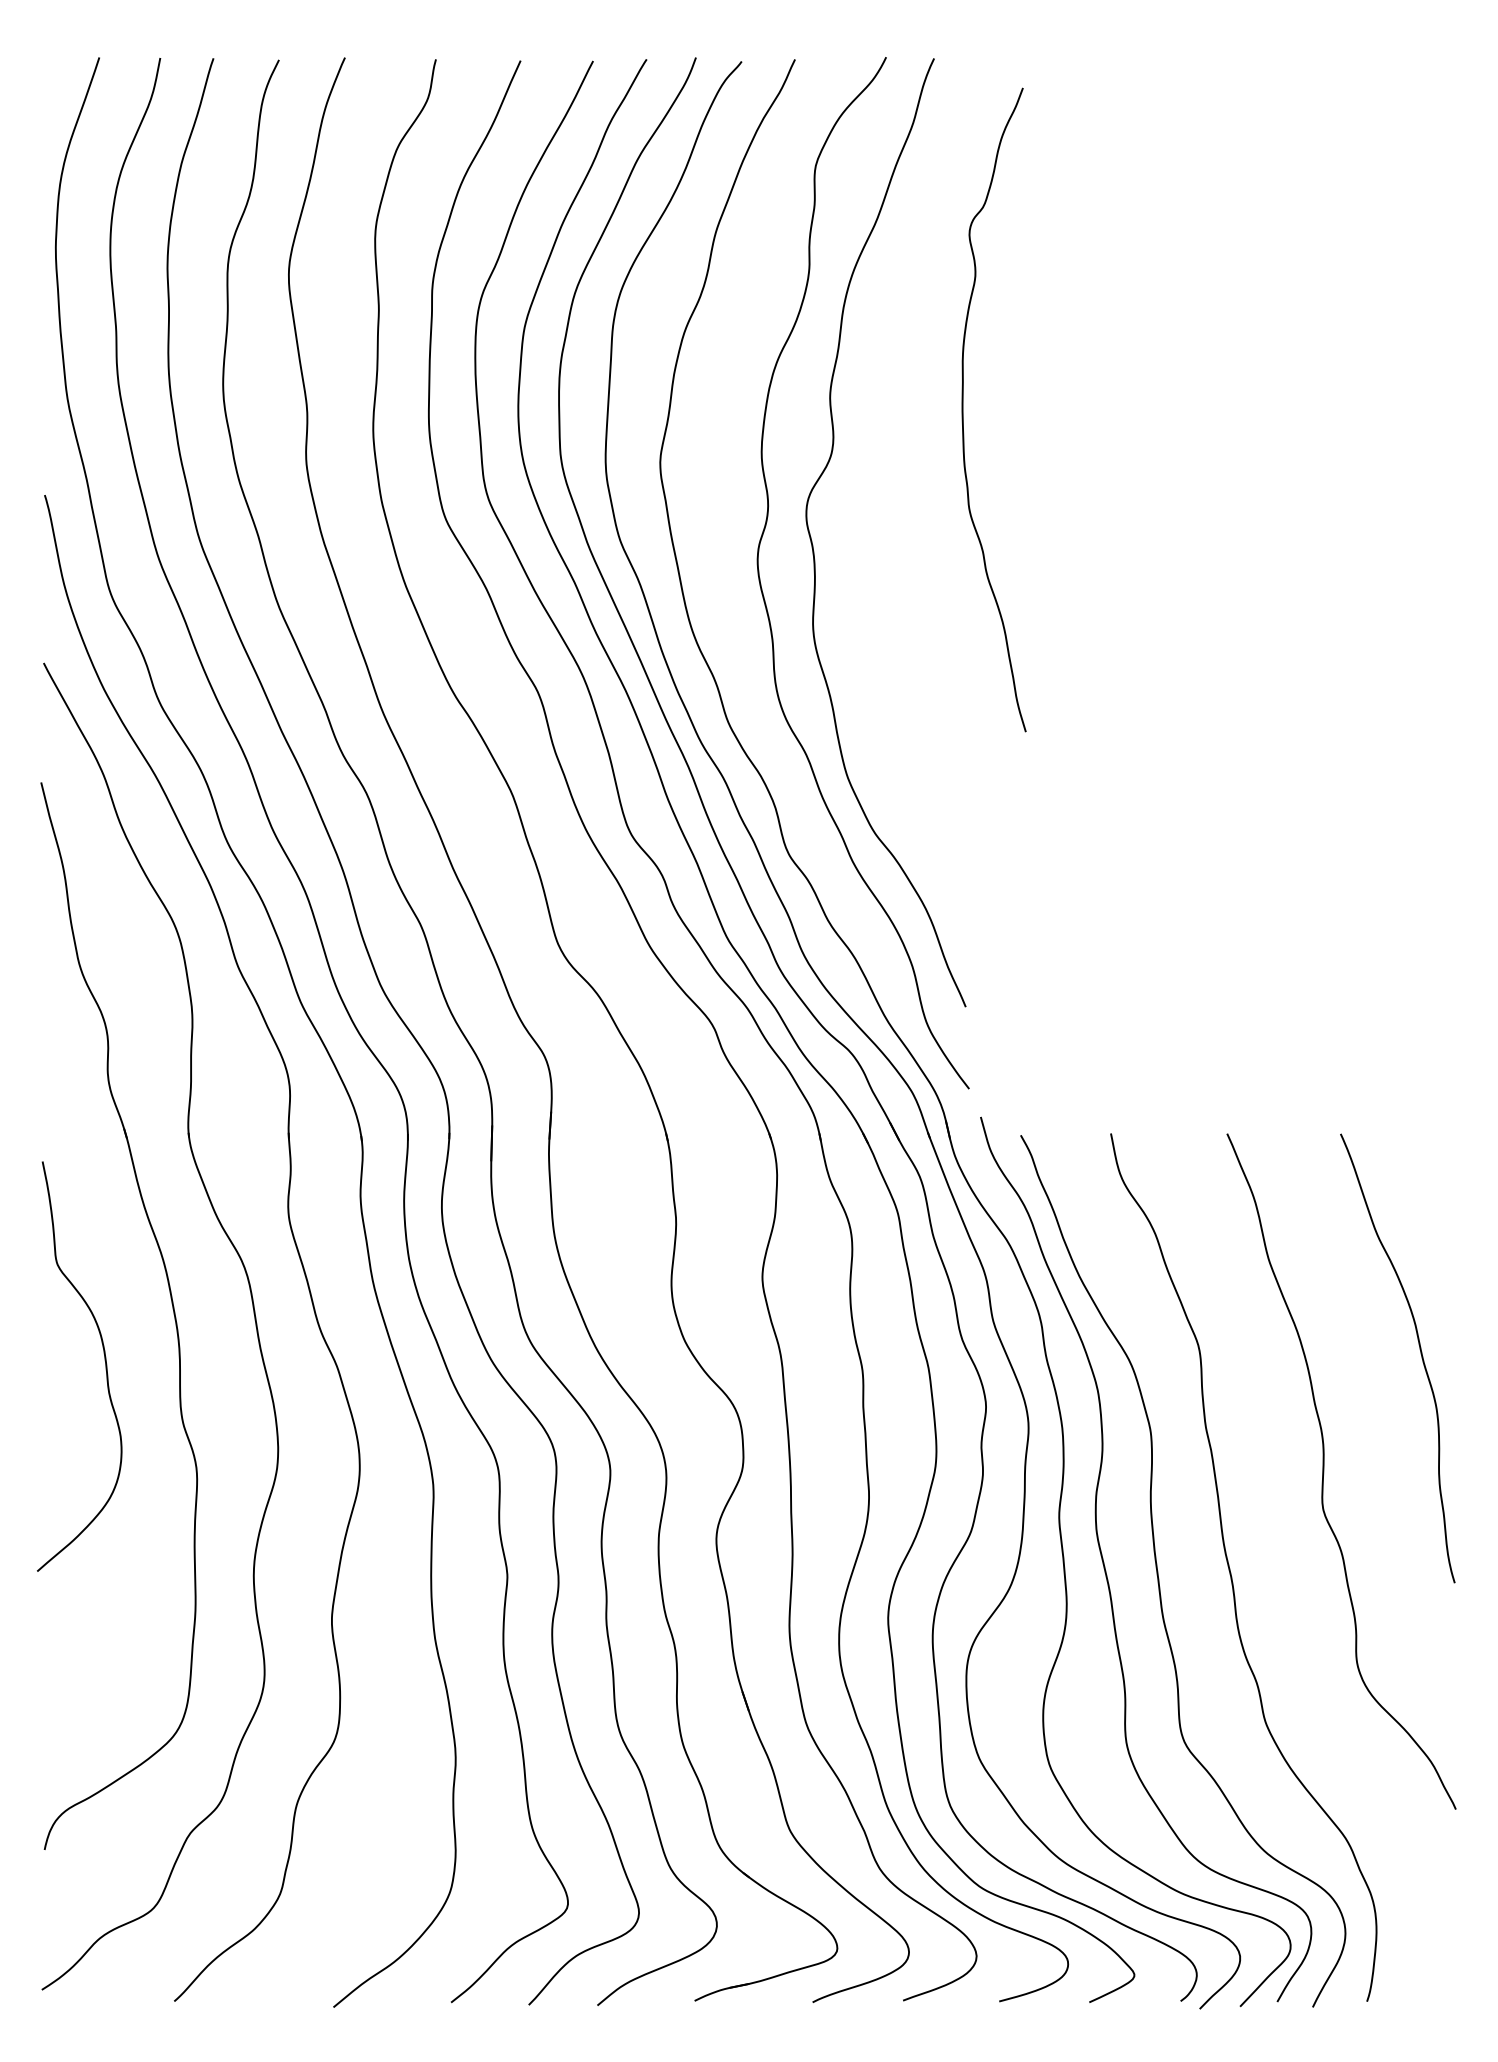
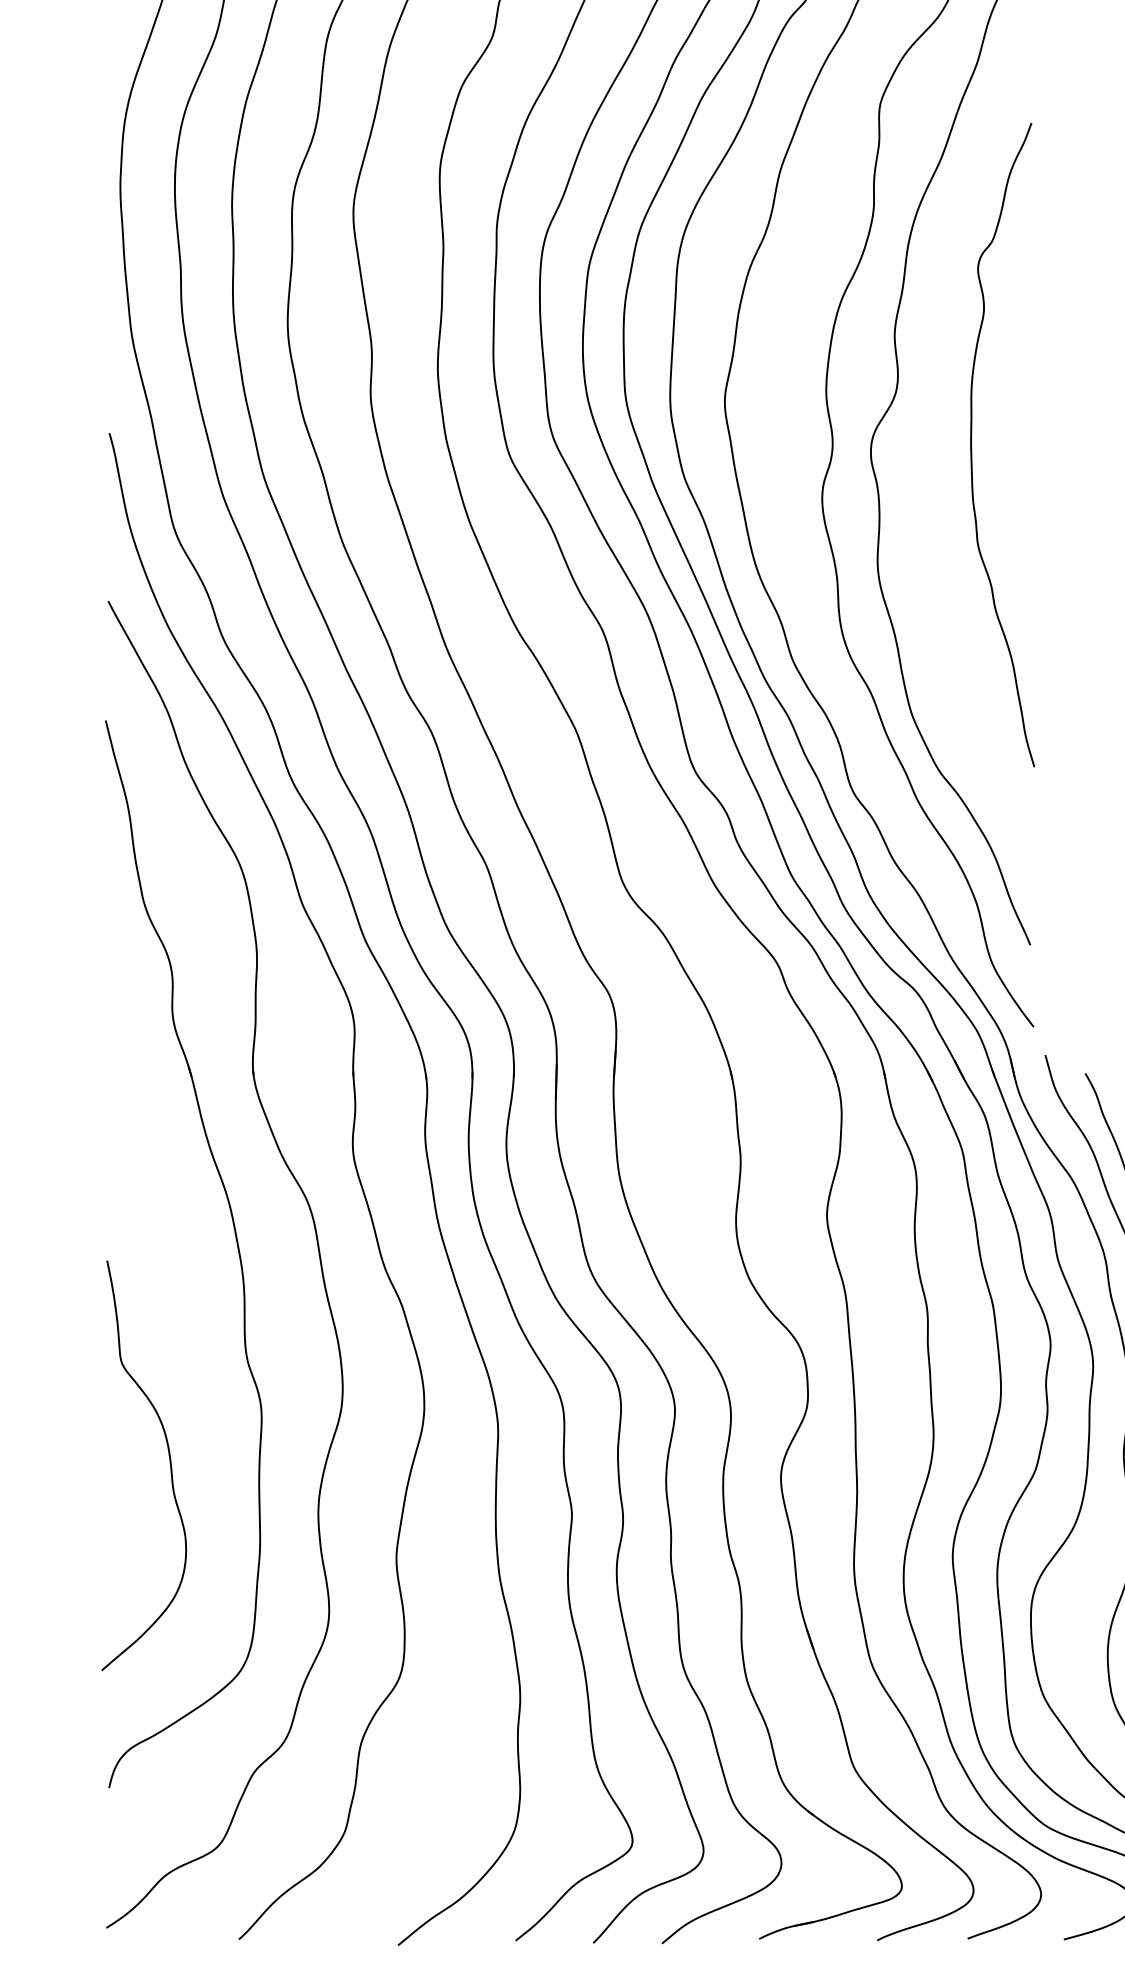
curve: (963, 409) -> (972, 444), moved
curve: (104, 1360) -> (169, 1459), moved

